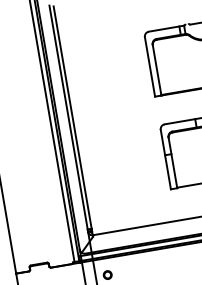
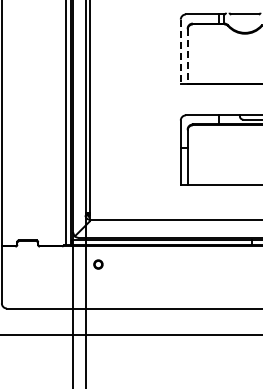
line: (149, 67) -> (180, 52), solid -> dashed
line: (157, 70) -> (187, 57), solid -> dashed

